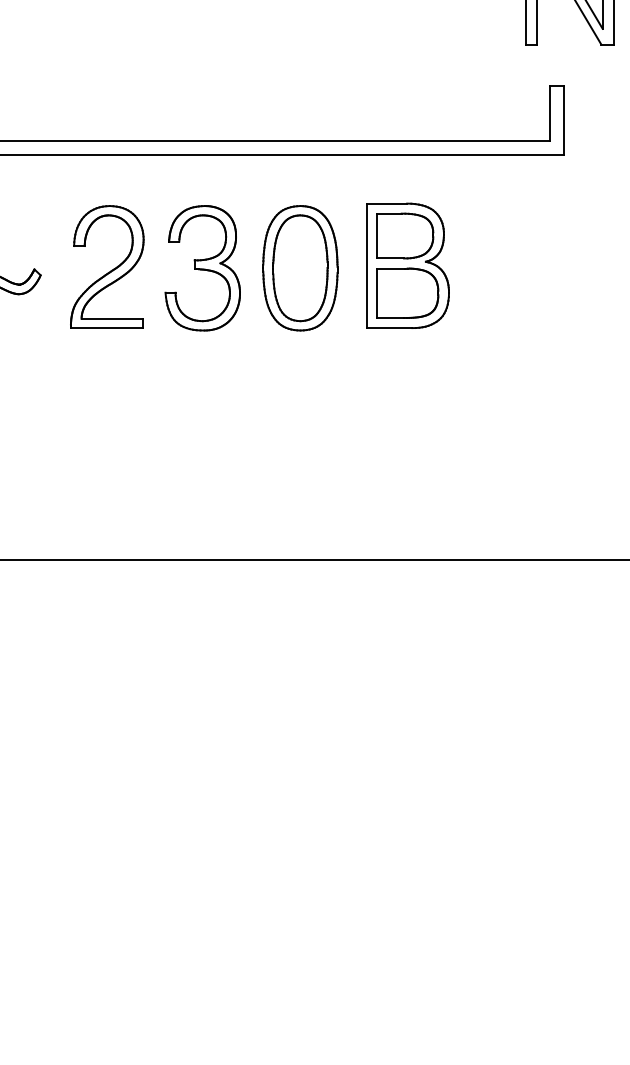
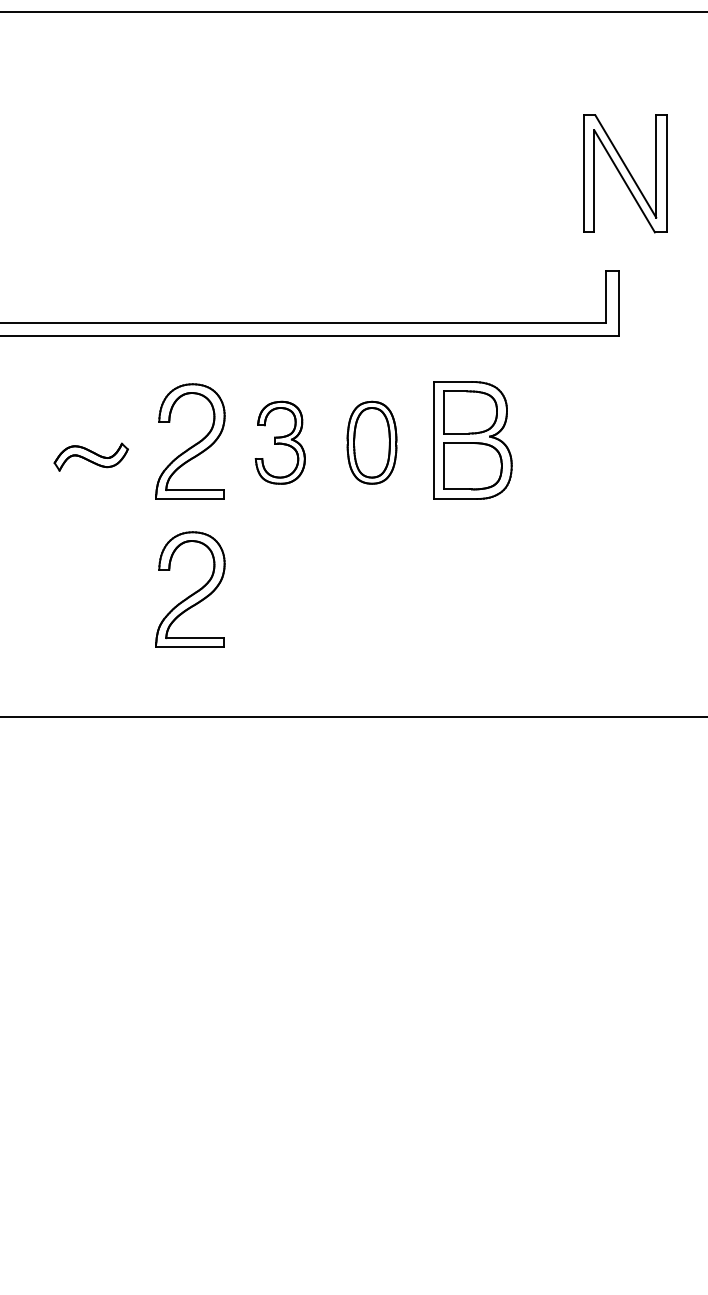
part: (203, 268) -> (280, 442), size x0.7
part: (299, 268) -> (371, 442), size x0.7
part: (107, 424) -> (190, 589), added

